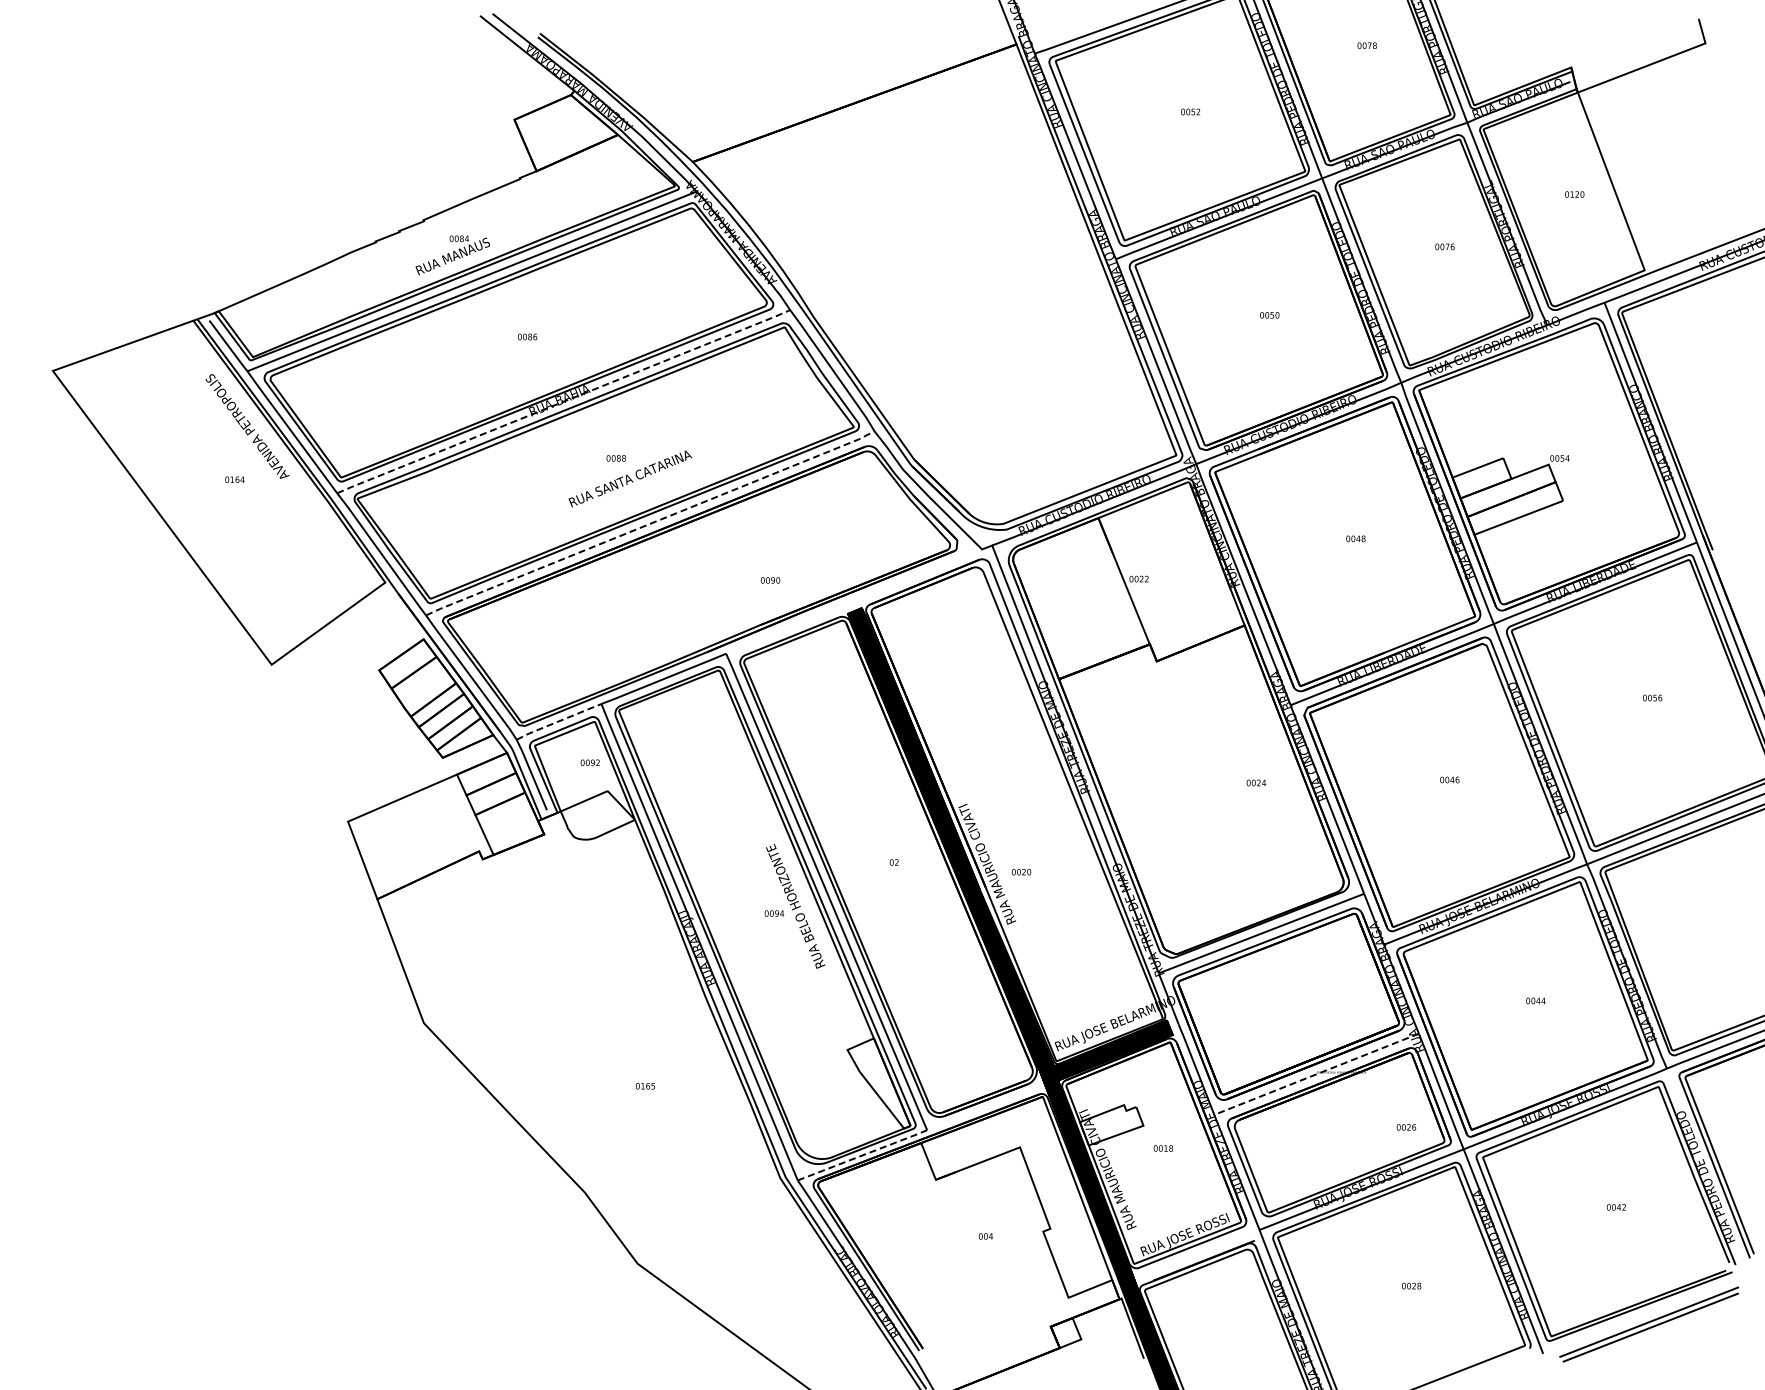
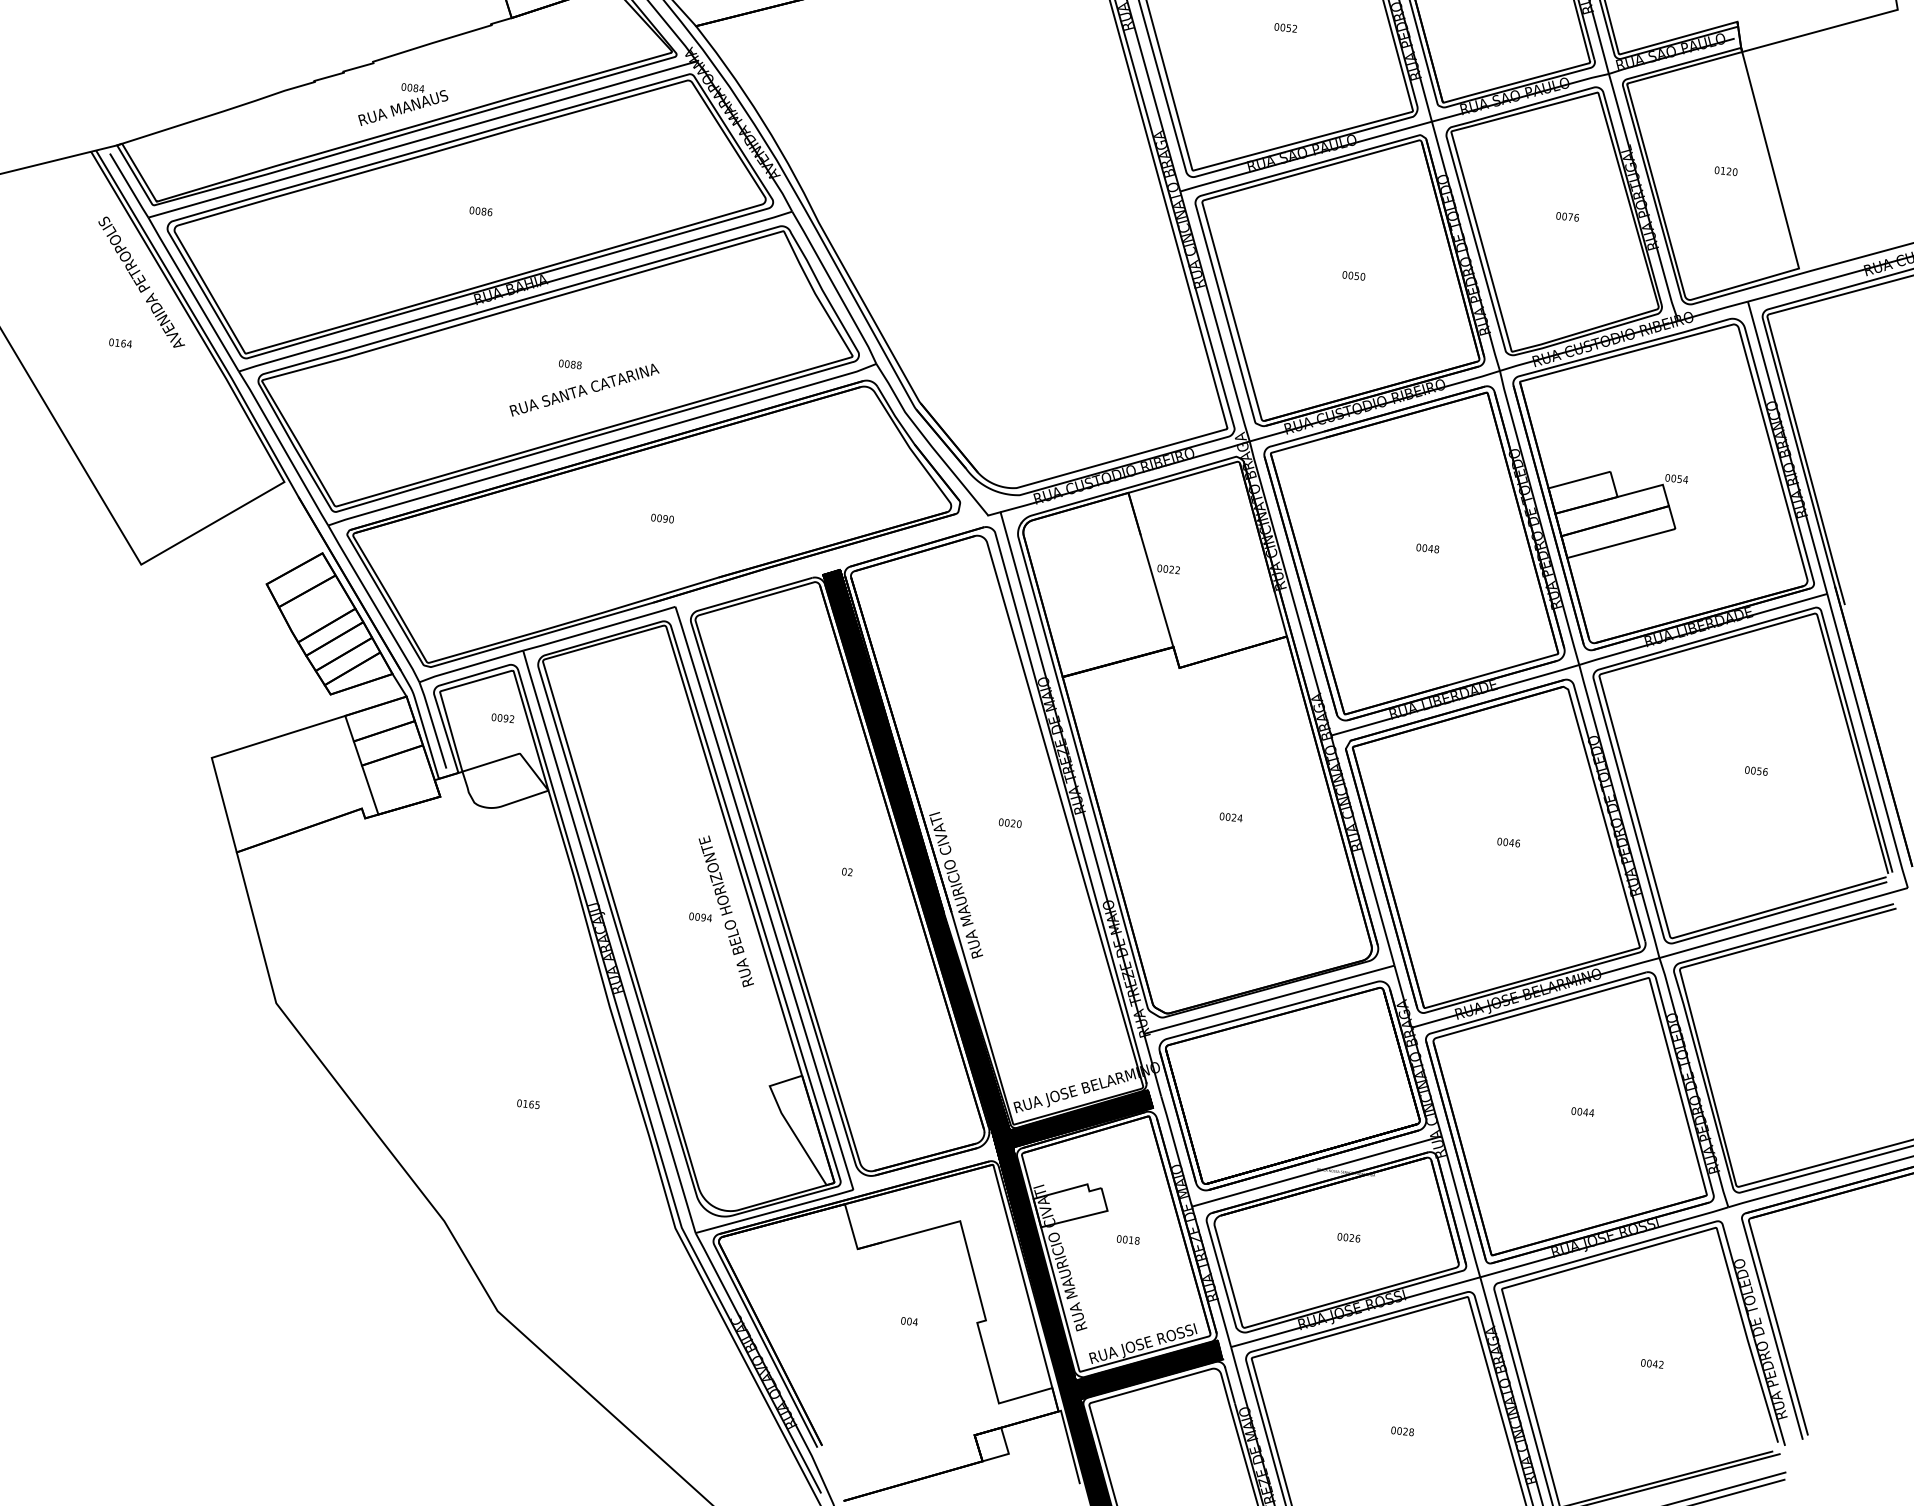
line: (564, 401) -> (516, 291), dashed -> solid
line: (650, 523) -> (602, 444), dashed -> solid
text: (770, 580) -> (662, 518), moved
line: (558, 721) -> (470, 665), dashed -> solid
text: (1256, 782) -> (1231, 816), moved
text: (1021, 871) -> (1010, 822), moved
line: (1316, 1074) -> (1316, 1171), dashed -> solid
text: (1406, 1127) -> (1348, 1237), moved
line: (862, 1155) -> (774, 1211), dashed -> solid
hatch: (1192, 1256) -> (1149, 1370), added

